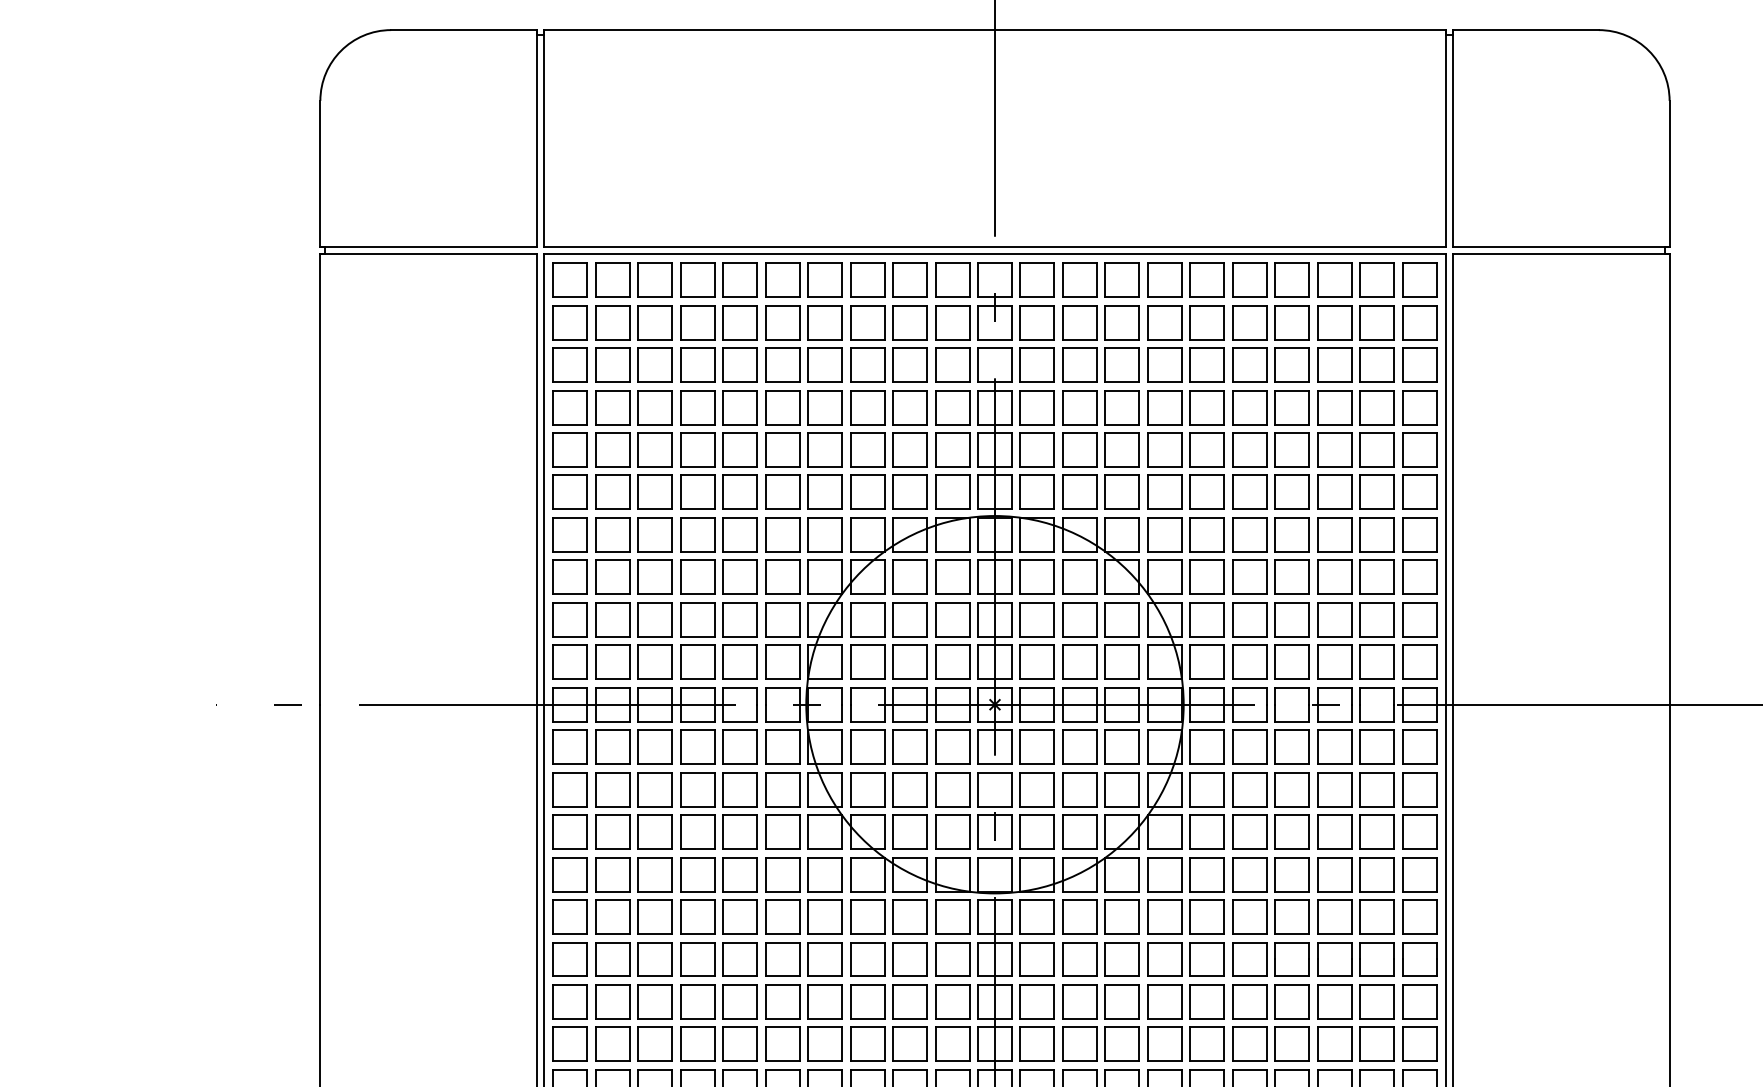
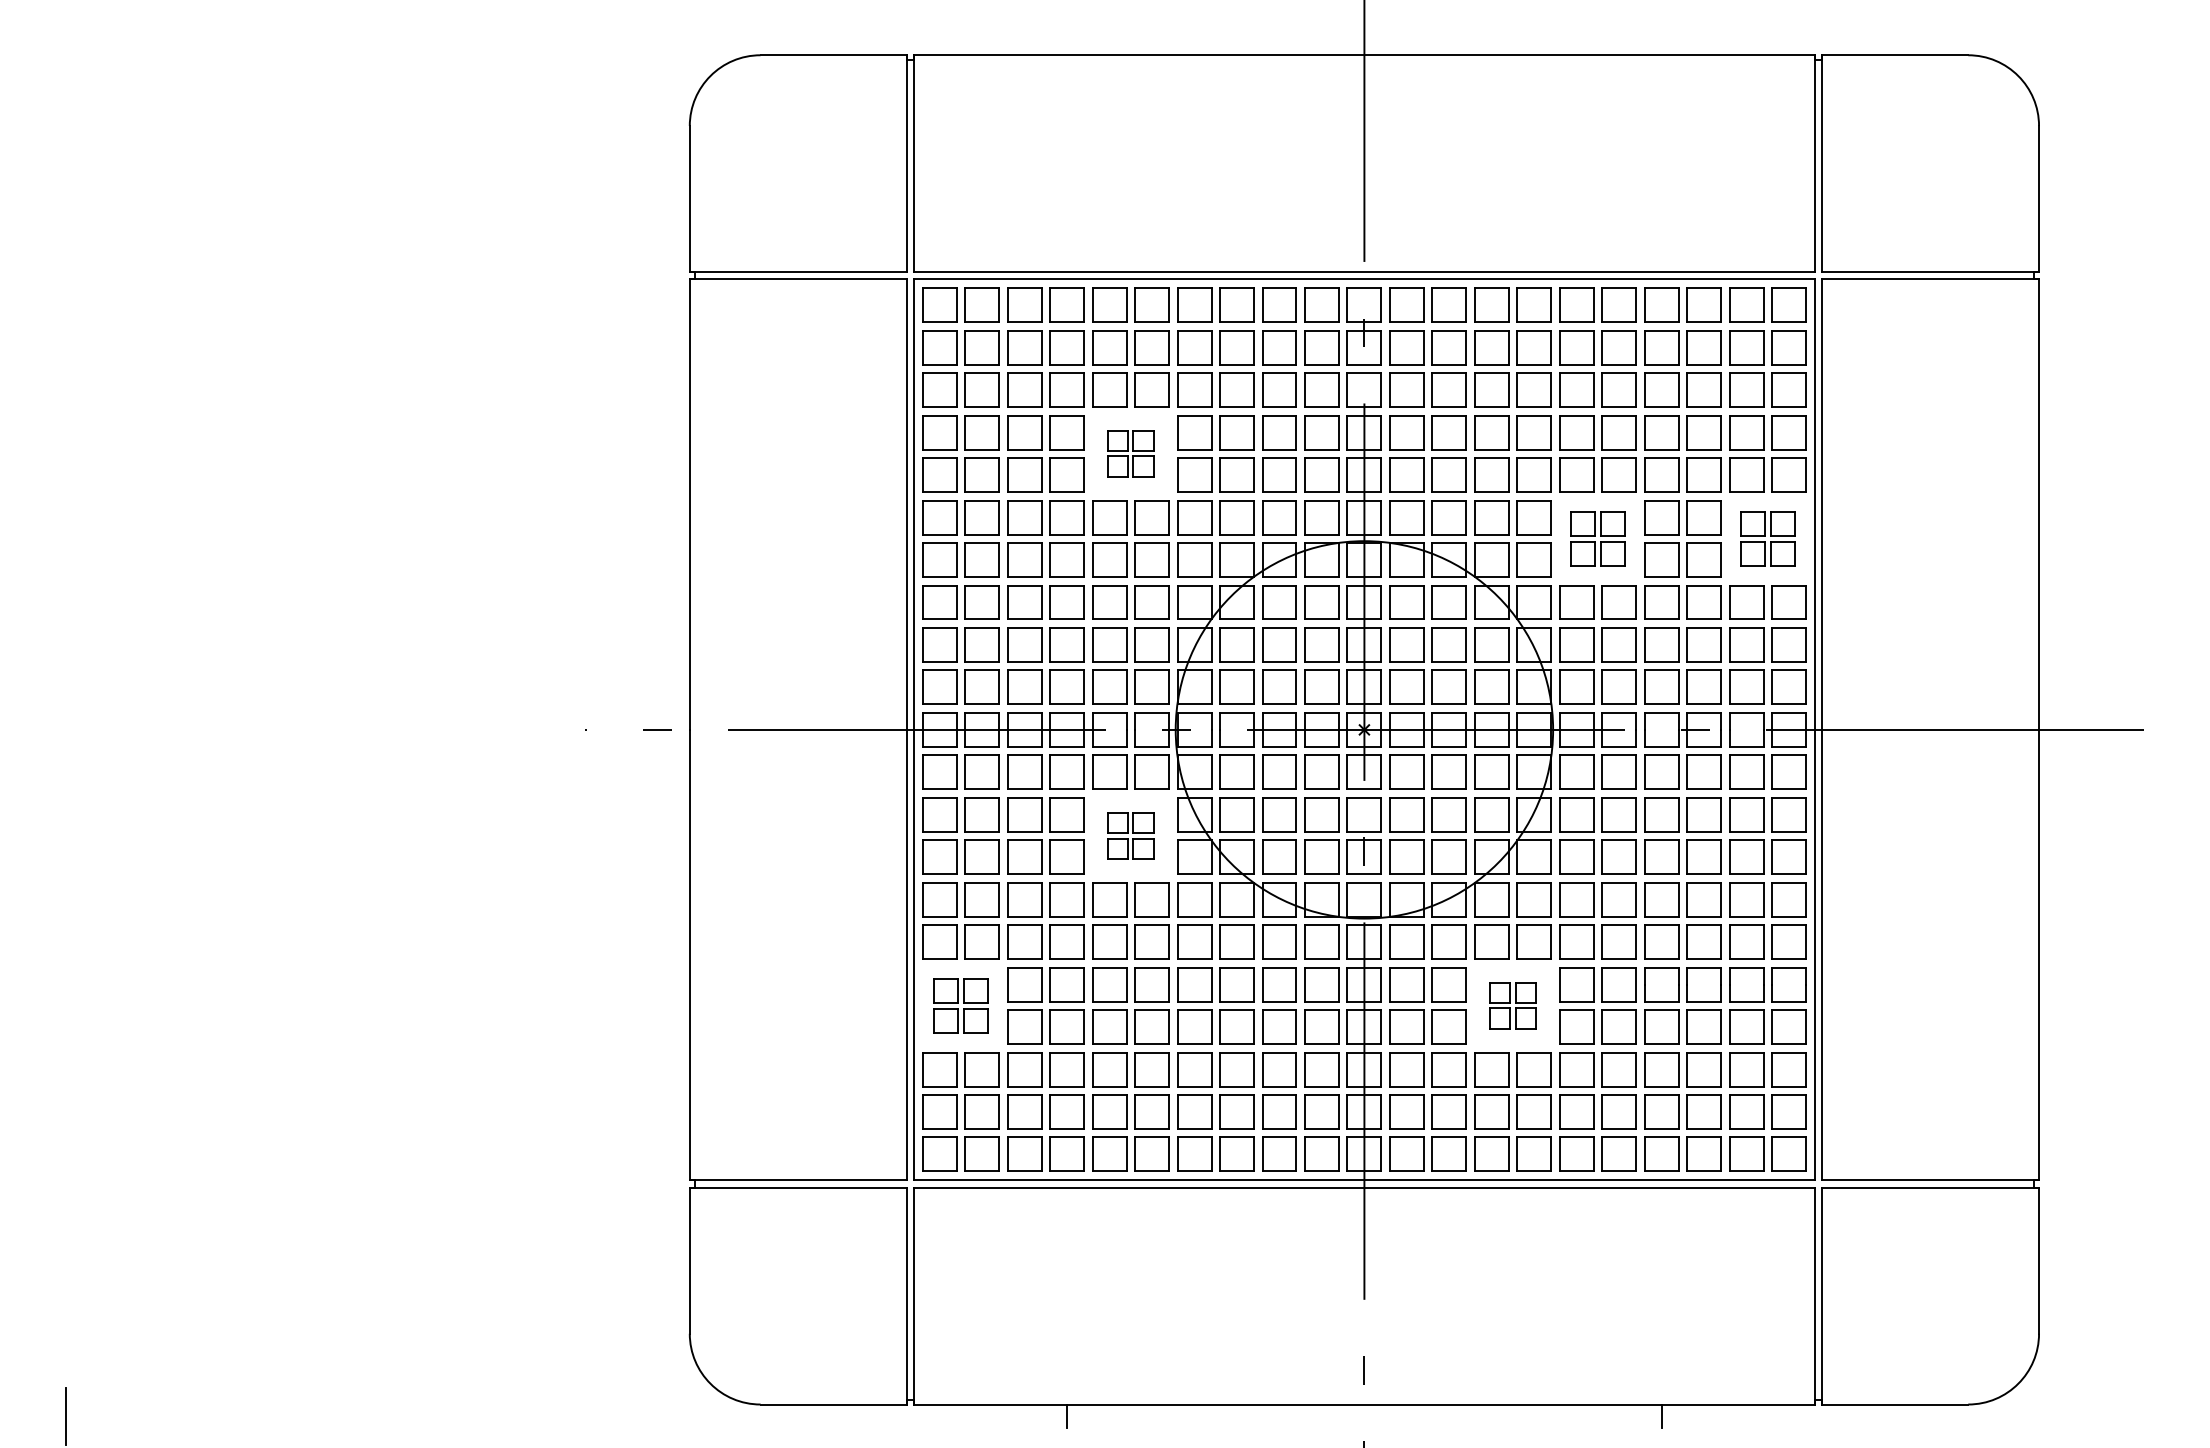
part: (761, 428) -> (1130, 453), size x0.6
part: (1228, 513) -> (1597, 538), size x0.7
part: (1398, 513) -> (1767, 538), size x0.7
part: (761, 810) -> (1130, 835), size x0.6
part: (591, 980) -> (960, 1005), size x0.7
part: (1143, 980) -> (1512, 1005), size x0.6

